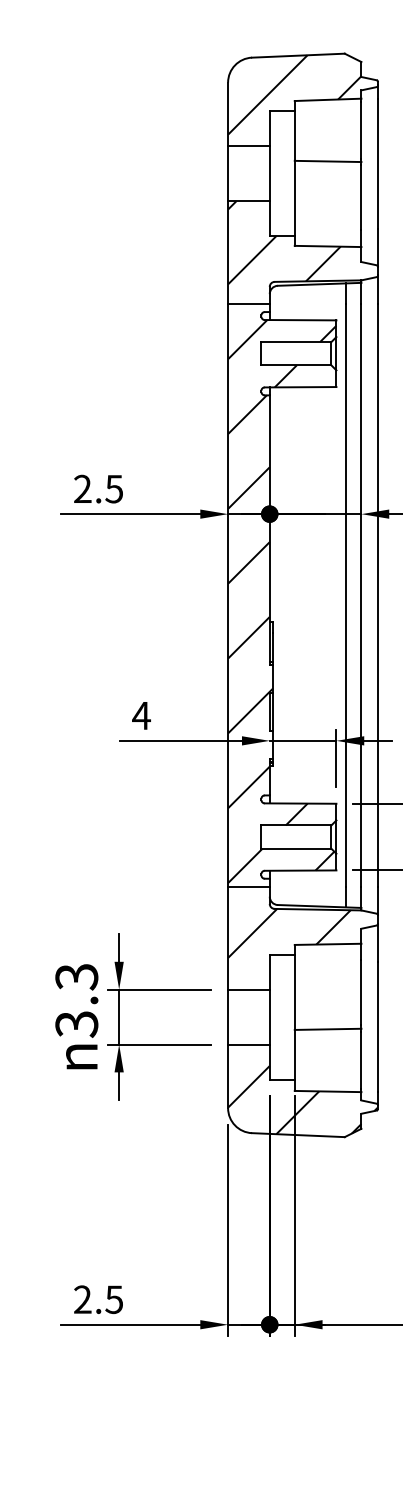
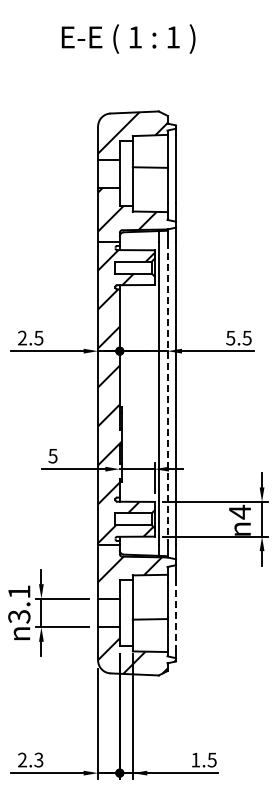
line: (361, 595) -> (167, 393), solid -> dashed
text: (140, 716) -> (52, 456), 4 -> 5
text: (77, 977) -> (19, 592), 3.3 -> 3.1
line: (378, 1027) -> (176, 618), solid -> dashed
text: (113, 1298) -> (38, 759), 2.5 -> 2.3

